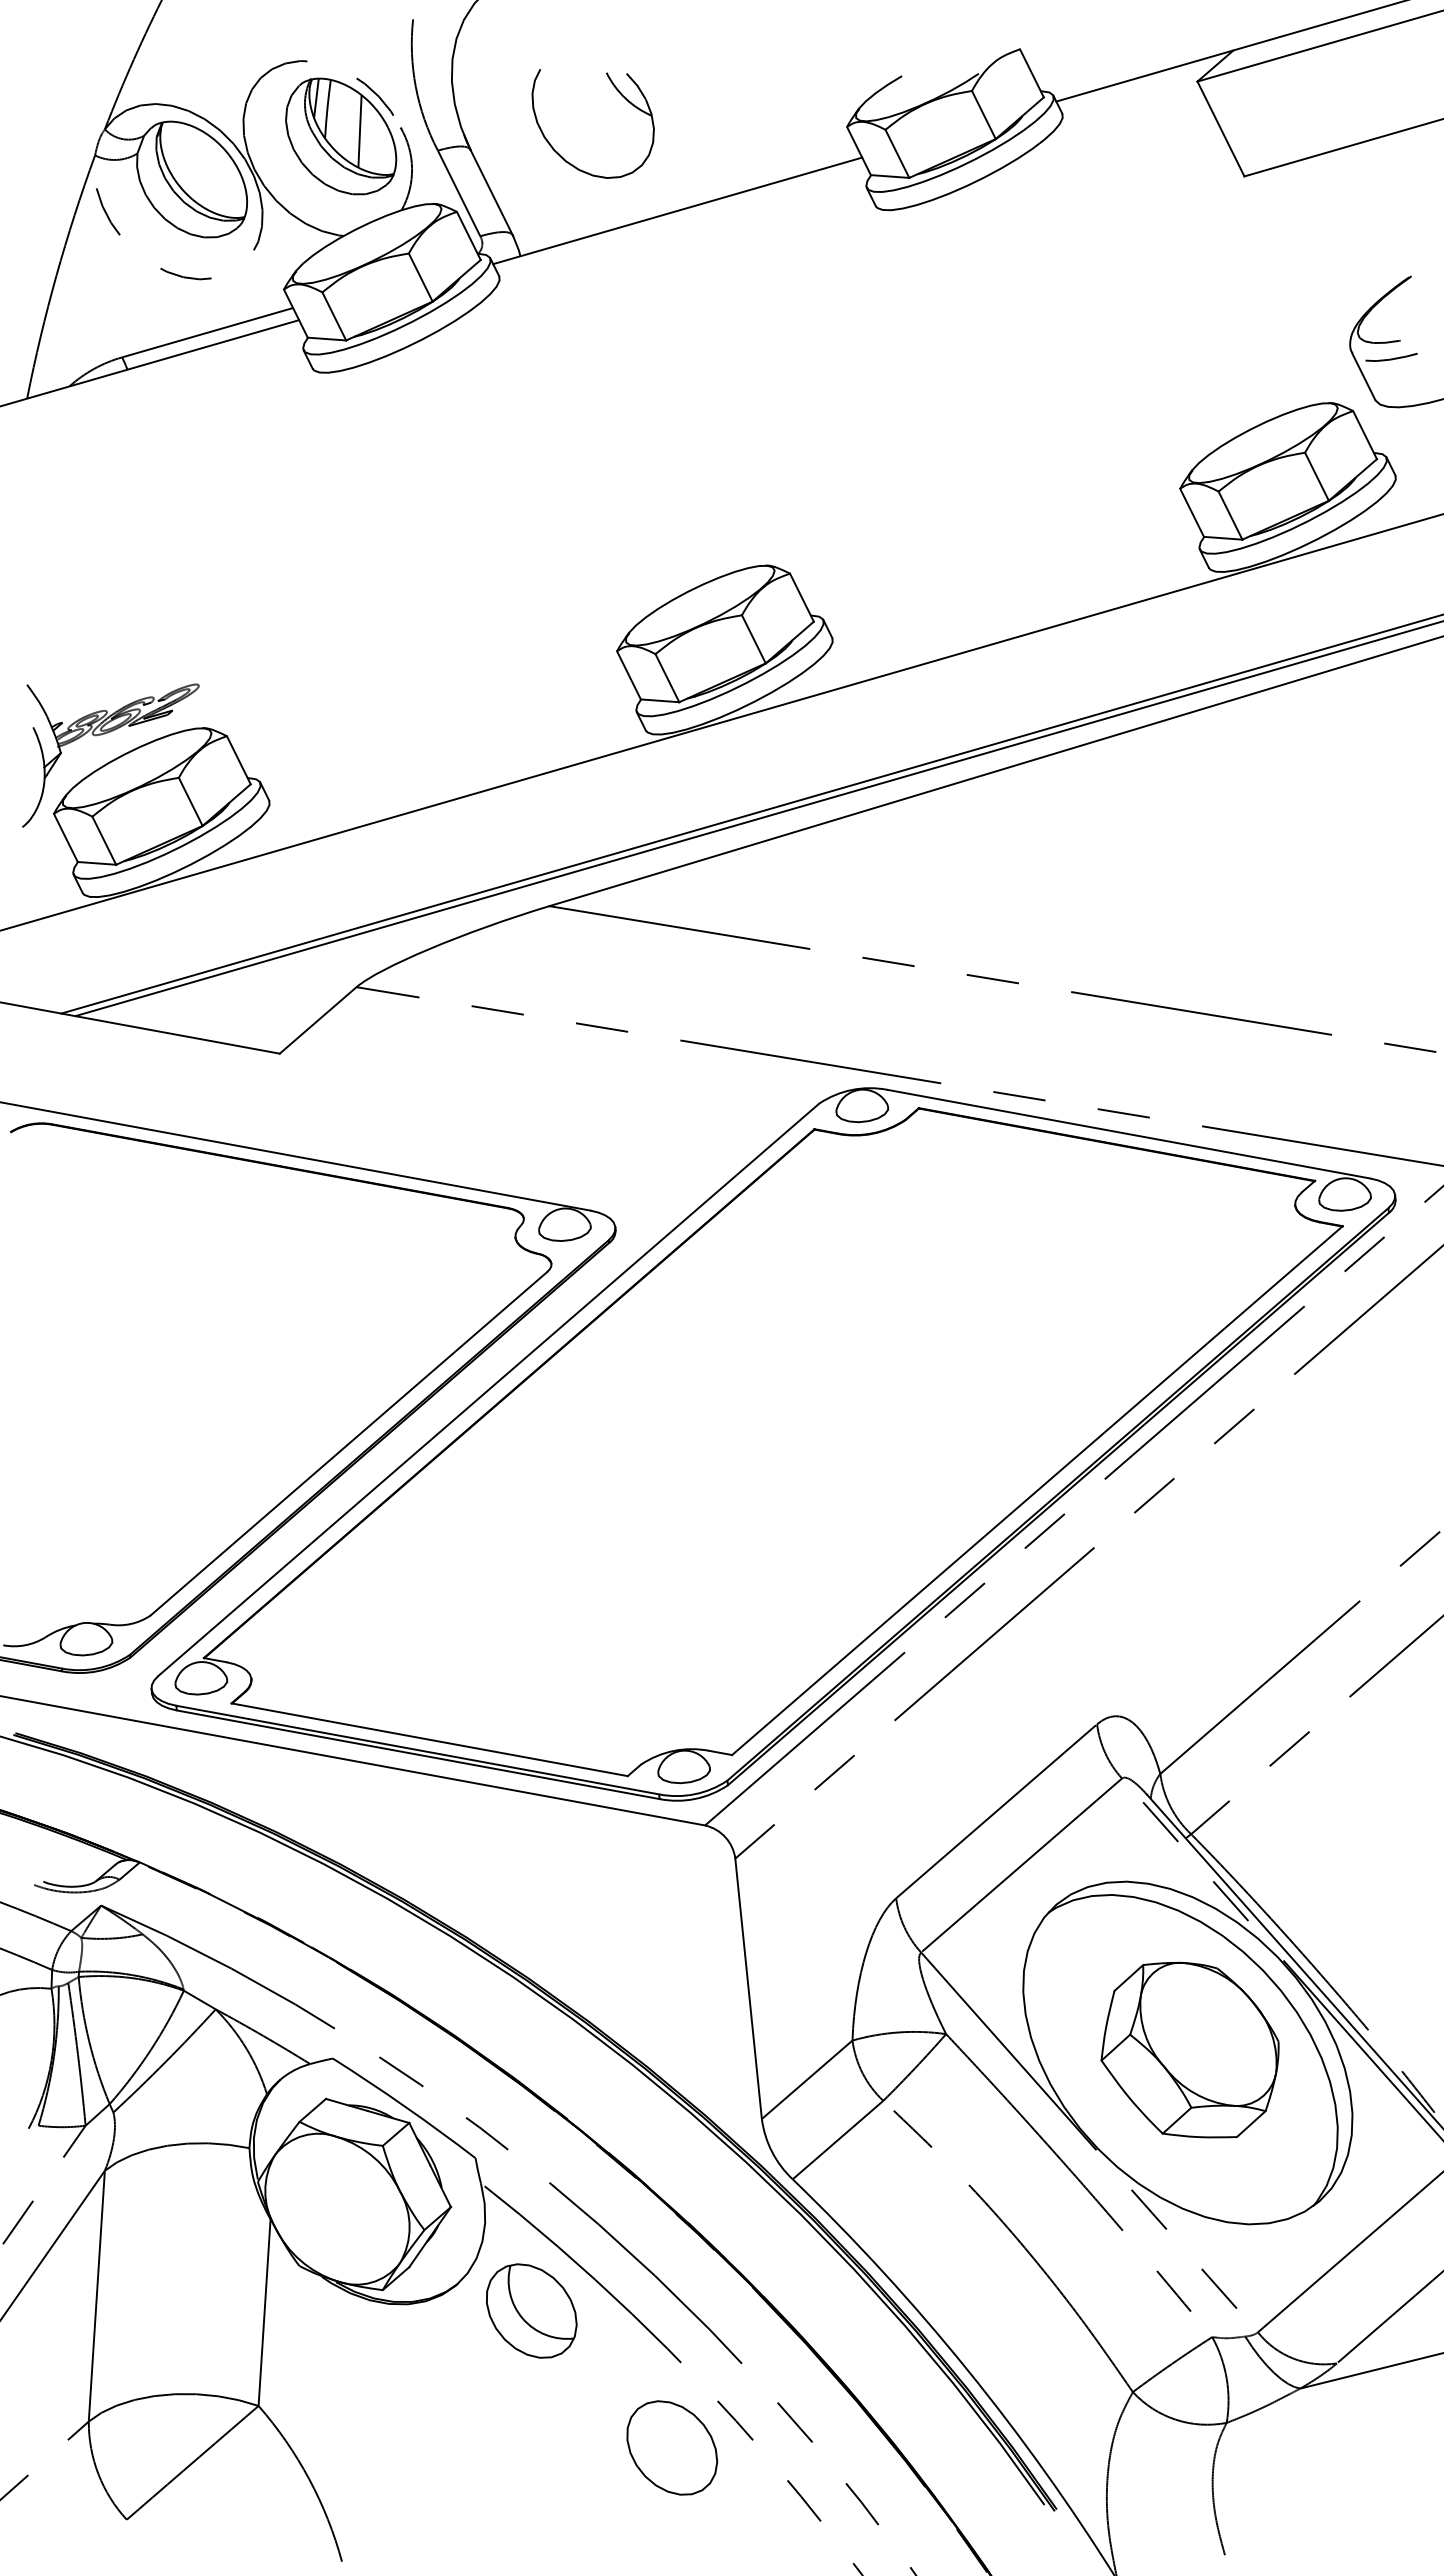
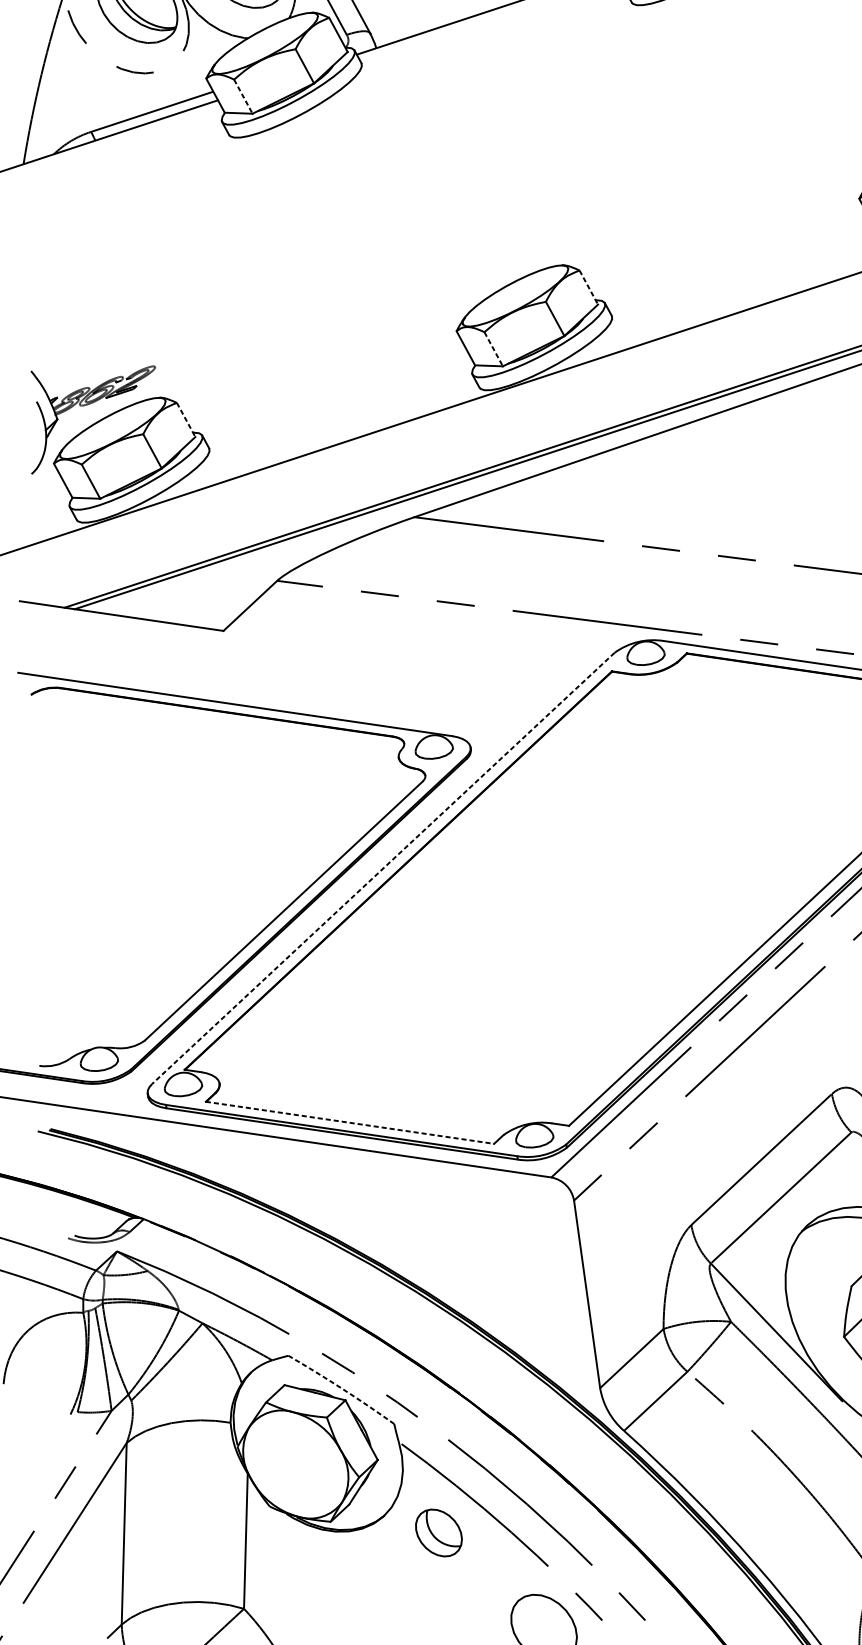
line: (334, 316) -> (243, 96), solid -> dashed
line: (801, 597) -> (588, 287), solid -> dashed
line: (667, 678) -> (493, 349), solid -> dashed
line: (238, 760) -> (185, 420), solid -> dashed
line: (488, 1390) -> (383, 868), solid -> dashed
line: (430, 1739) -> (350, 1122), solid -> dashed
arc: (405, 2106) -> (342, 1388), solid -> dashed
part: (531, 2310) -> (438, 1532), size x0.7

